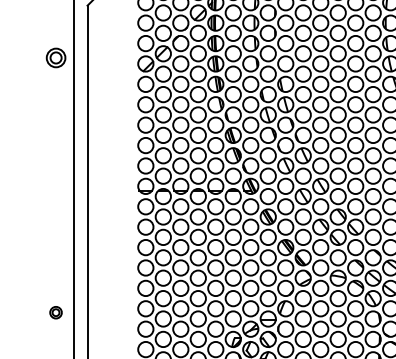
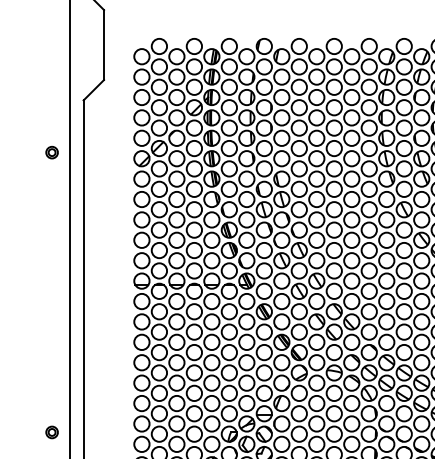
part: (55, 57) -> (51, 152), size x0.62
part: (55, 312) -> (51, 432), moved

